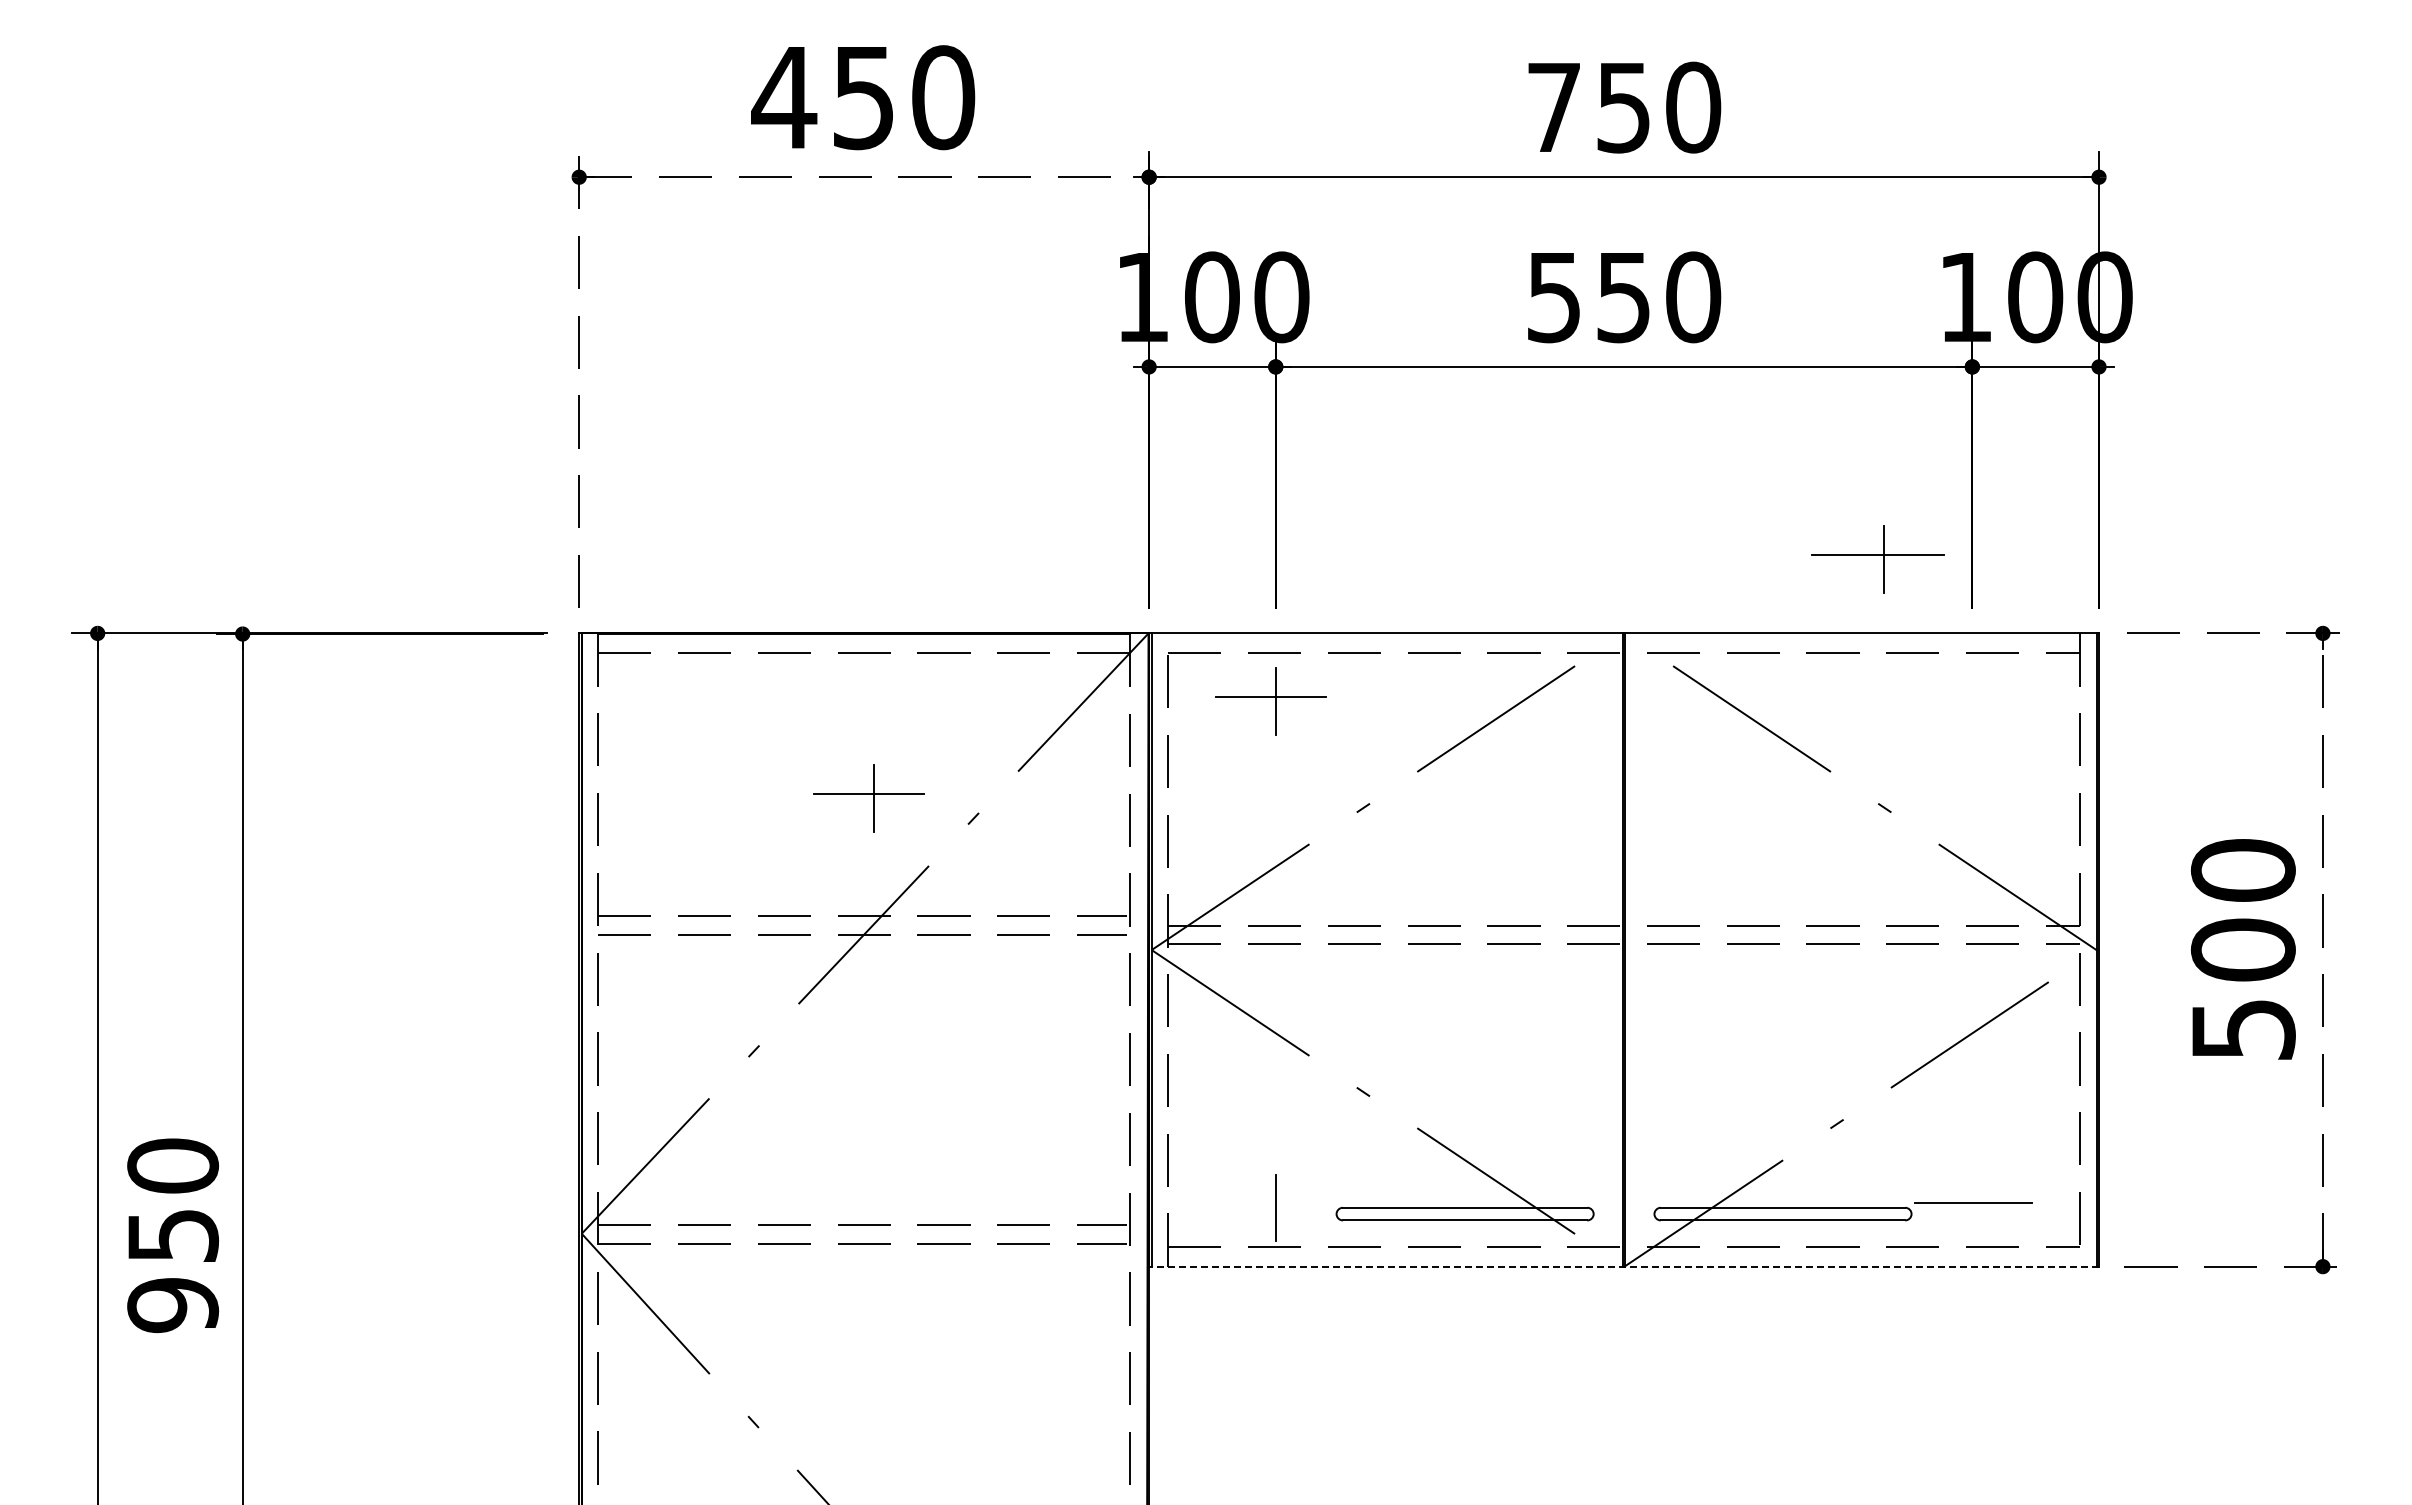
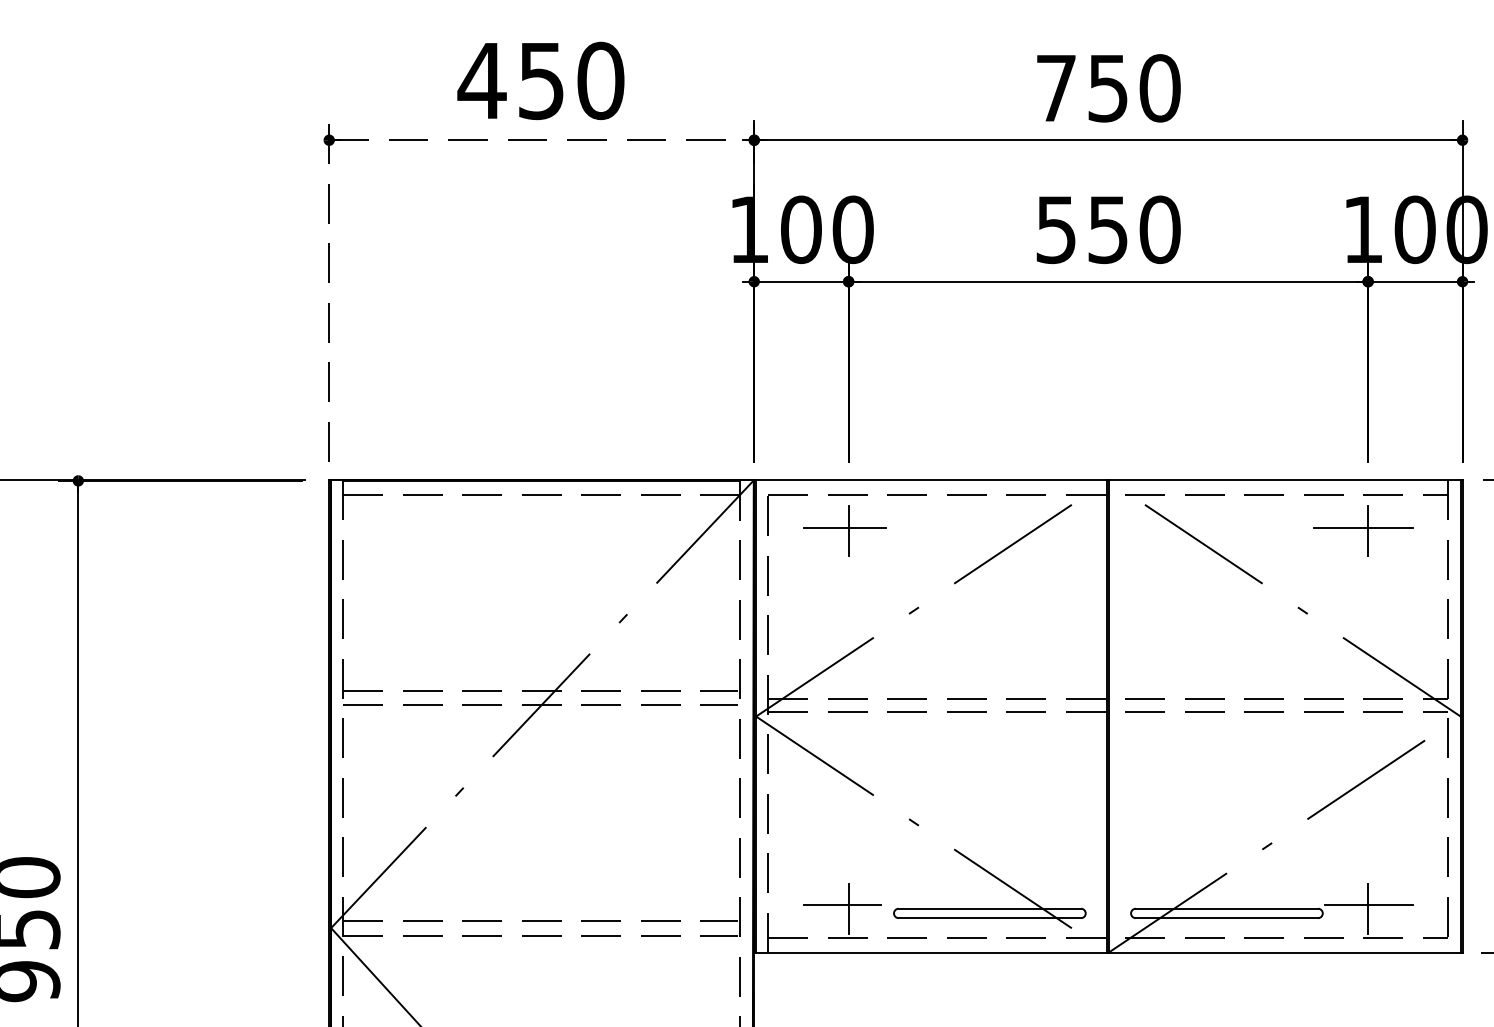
part: (1877, 559) -> (1363, 531), moved
part: (868, 798) -> (544, 603), removed
line: (1267, 1203) -> (842, 905), added
line: (1972, 1207) -> (1368, 908), added
line: (1624, 1266) -> (1108, 952), dashed -> solid

